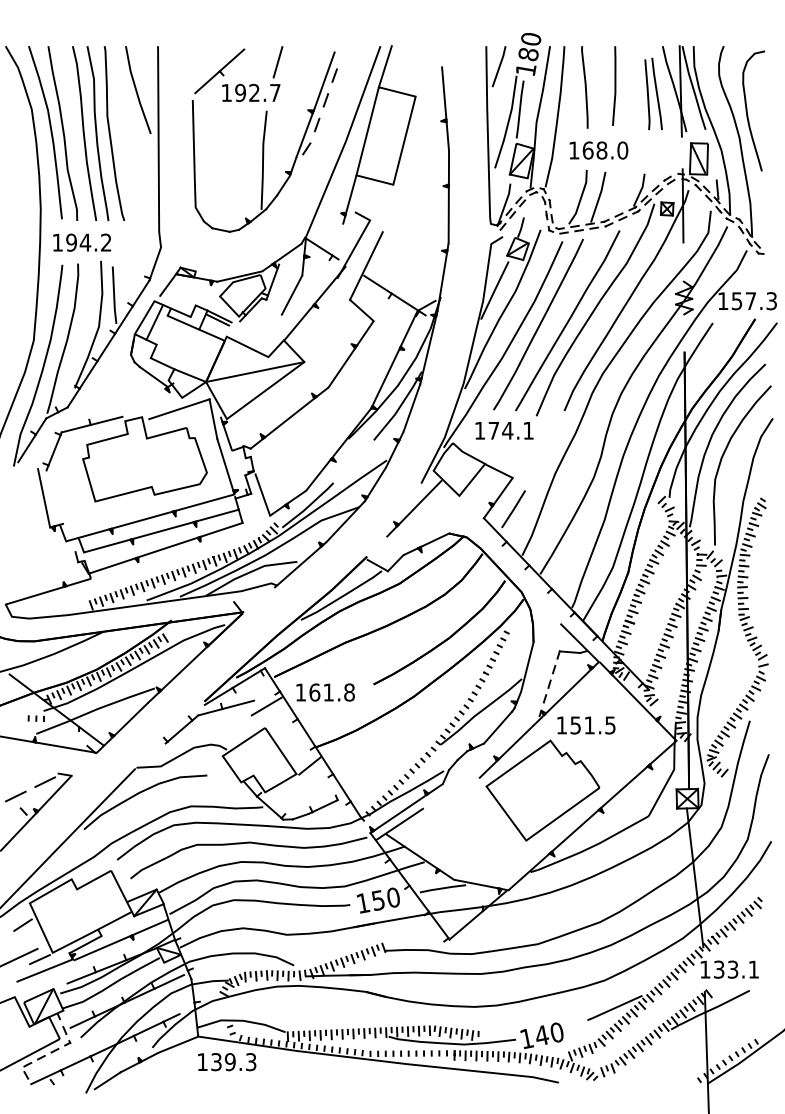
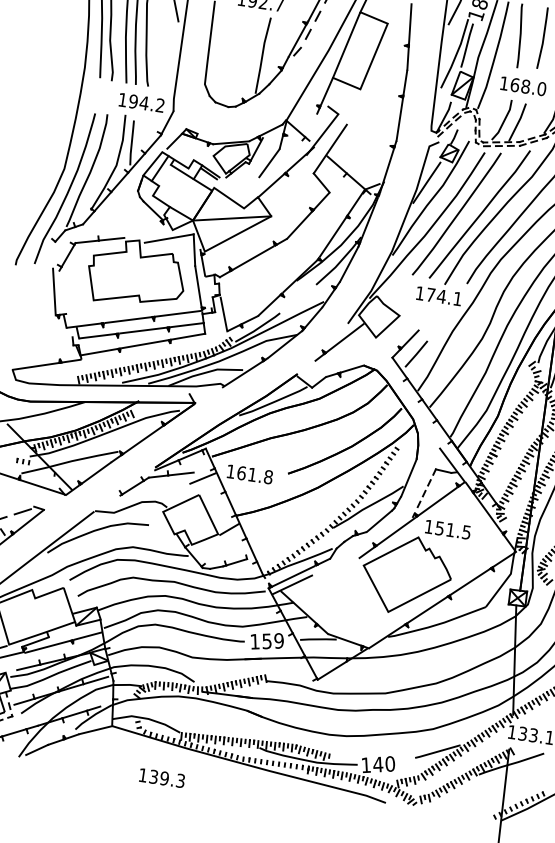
text: (82, 242) -> (141, 102), moved
text: (504, 430) -> (439, 296), moved
line: (26, 448) -> (46, 251), removed
line: (499, 470) -> (409, 322), removed
text: (392, 897) -> (278, 640), 150 -> 159
text: (227, 1062) -> (162, 778), moved

